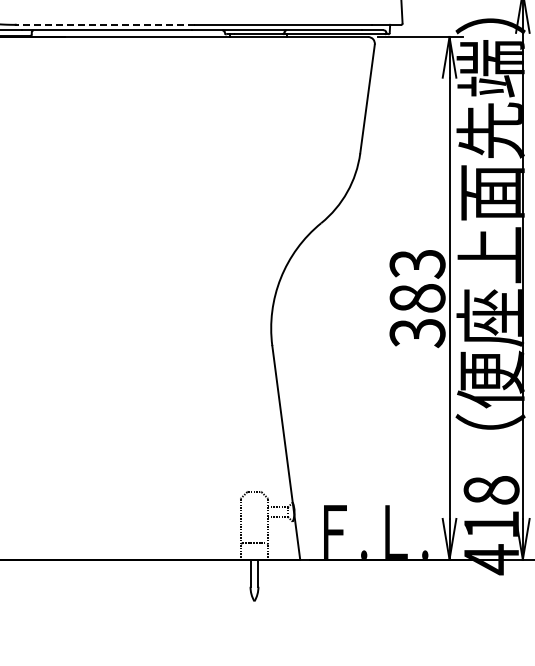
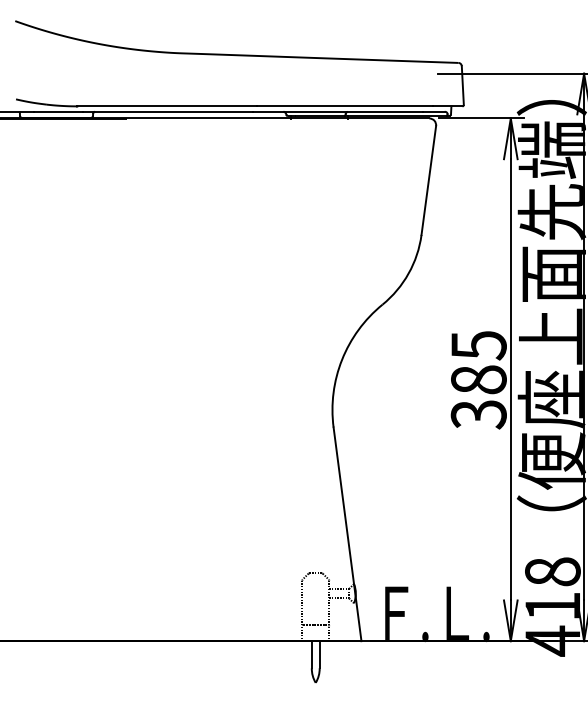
line: (105, 25) -> (166, 106), dashed -> solid
text: (417, 264) -> (478, 345), 383 -> 385

